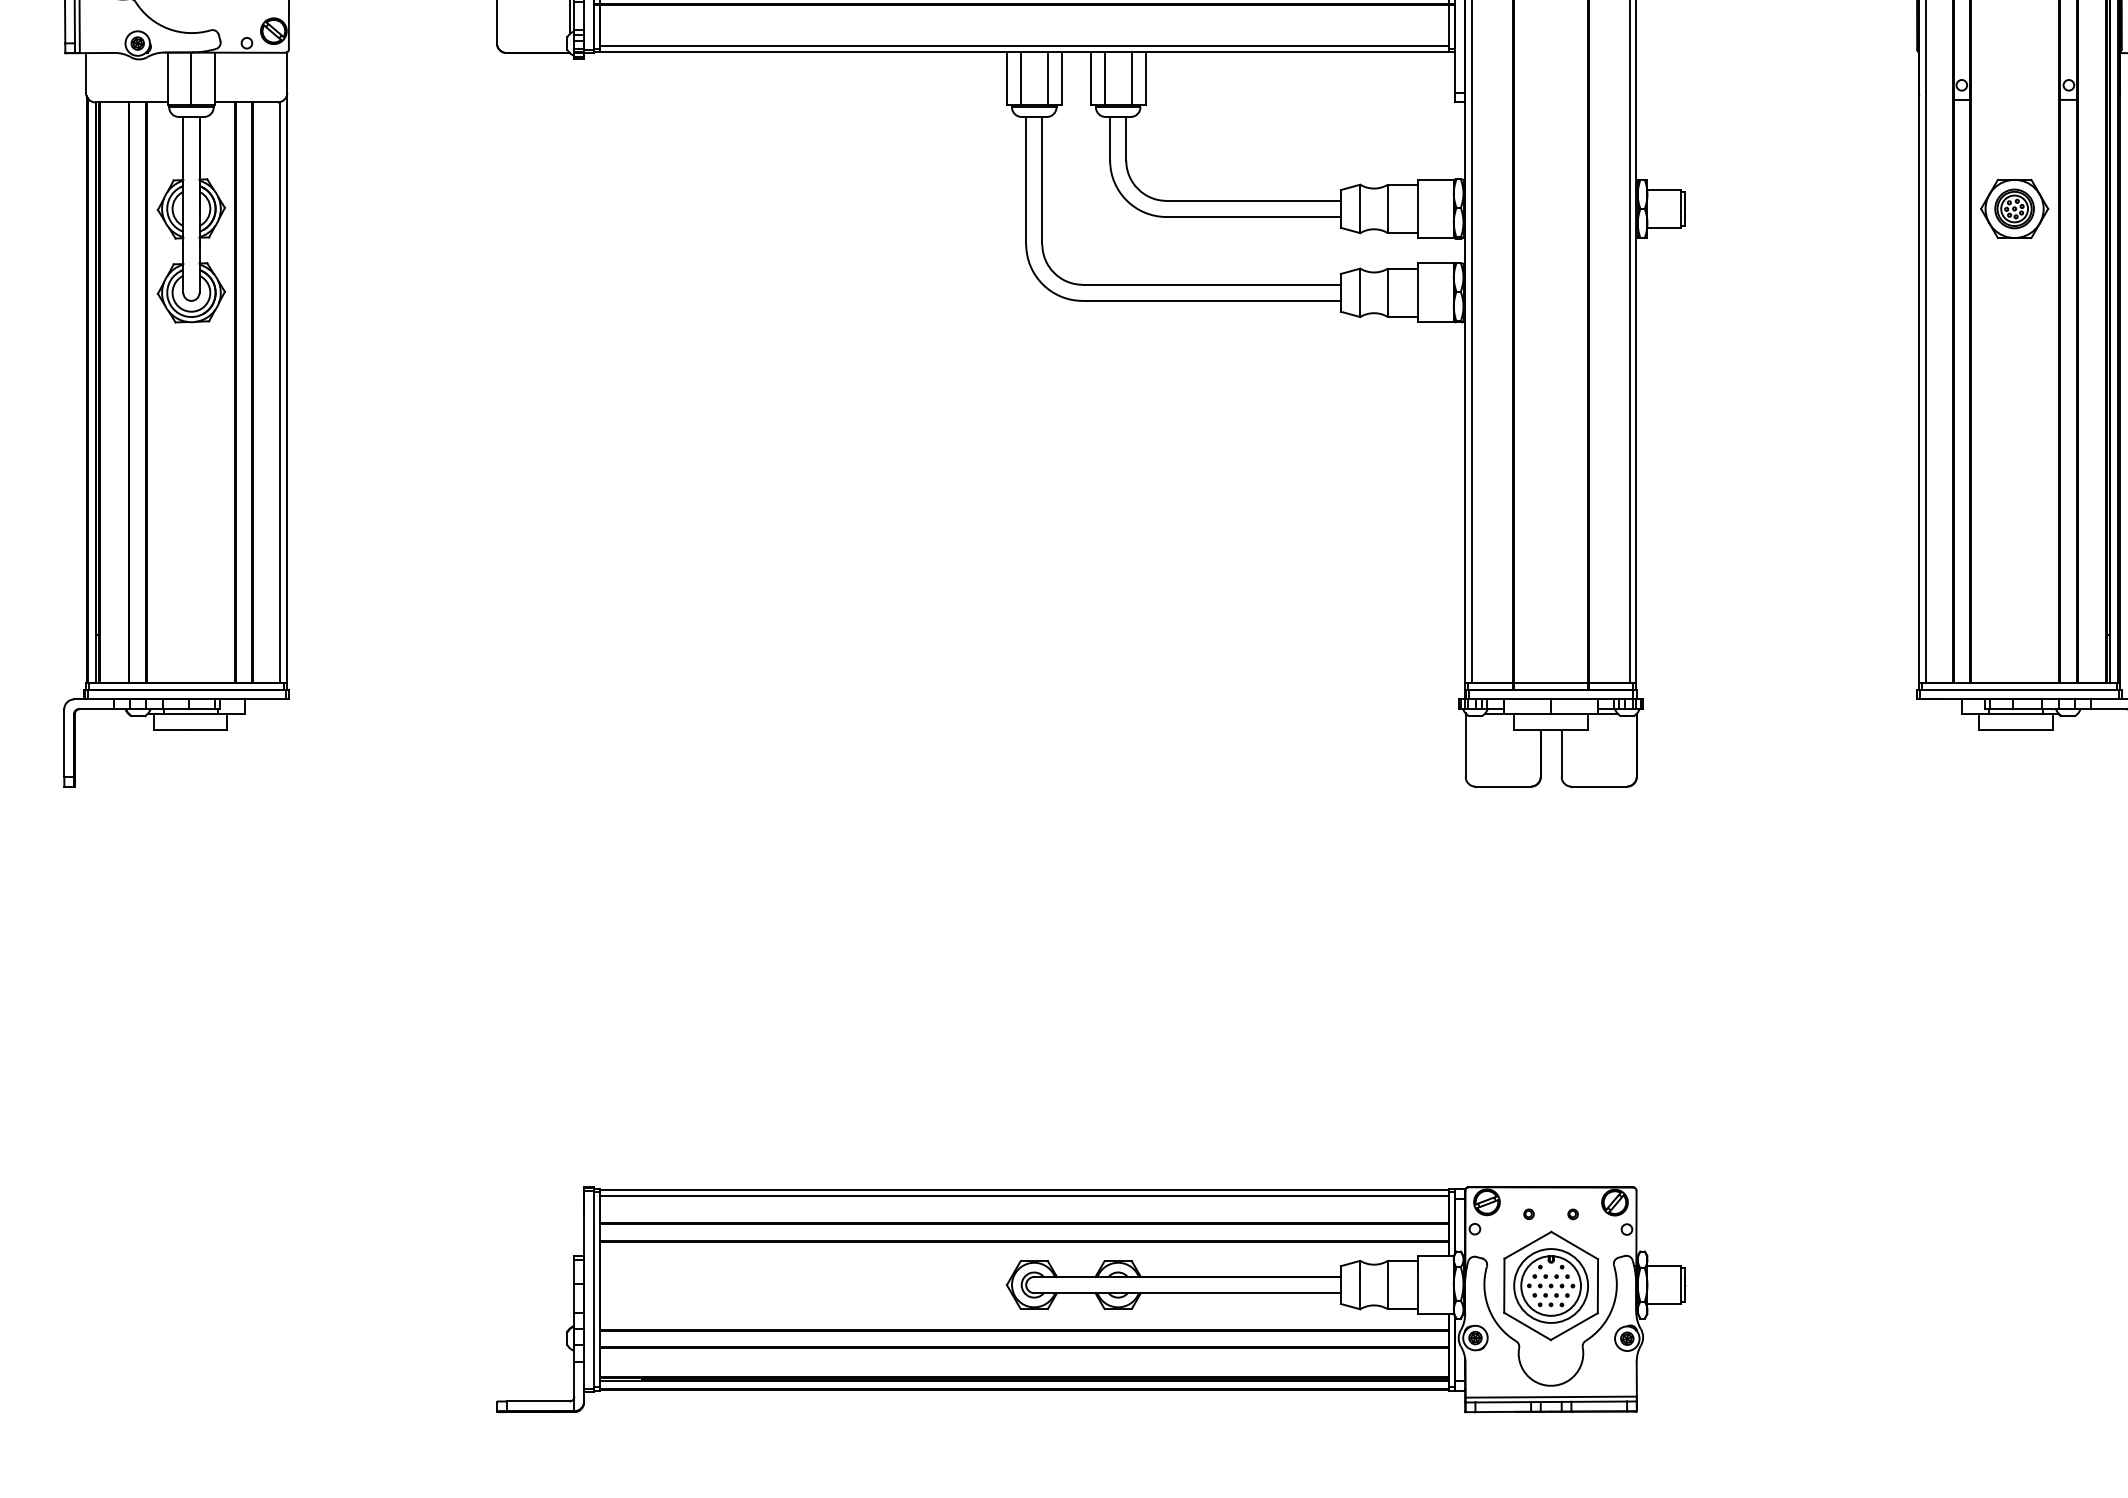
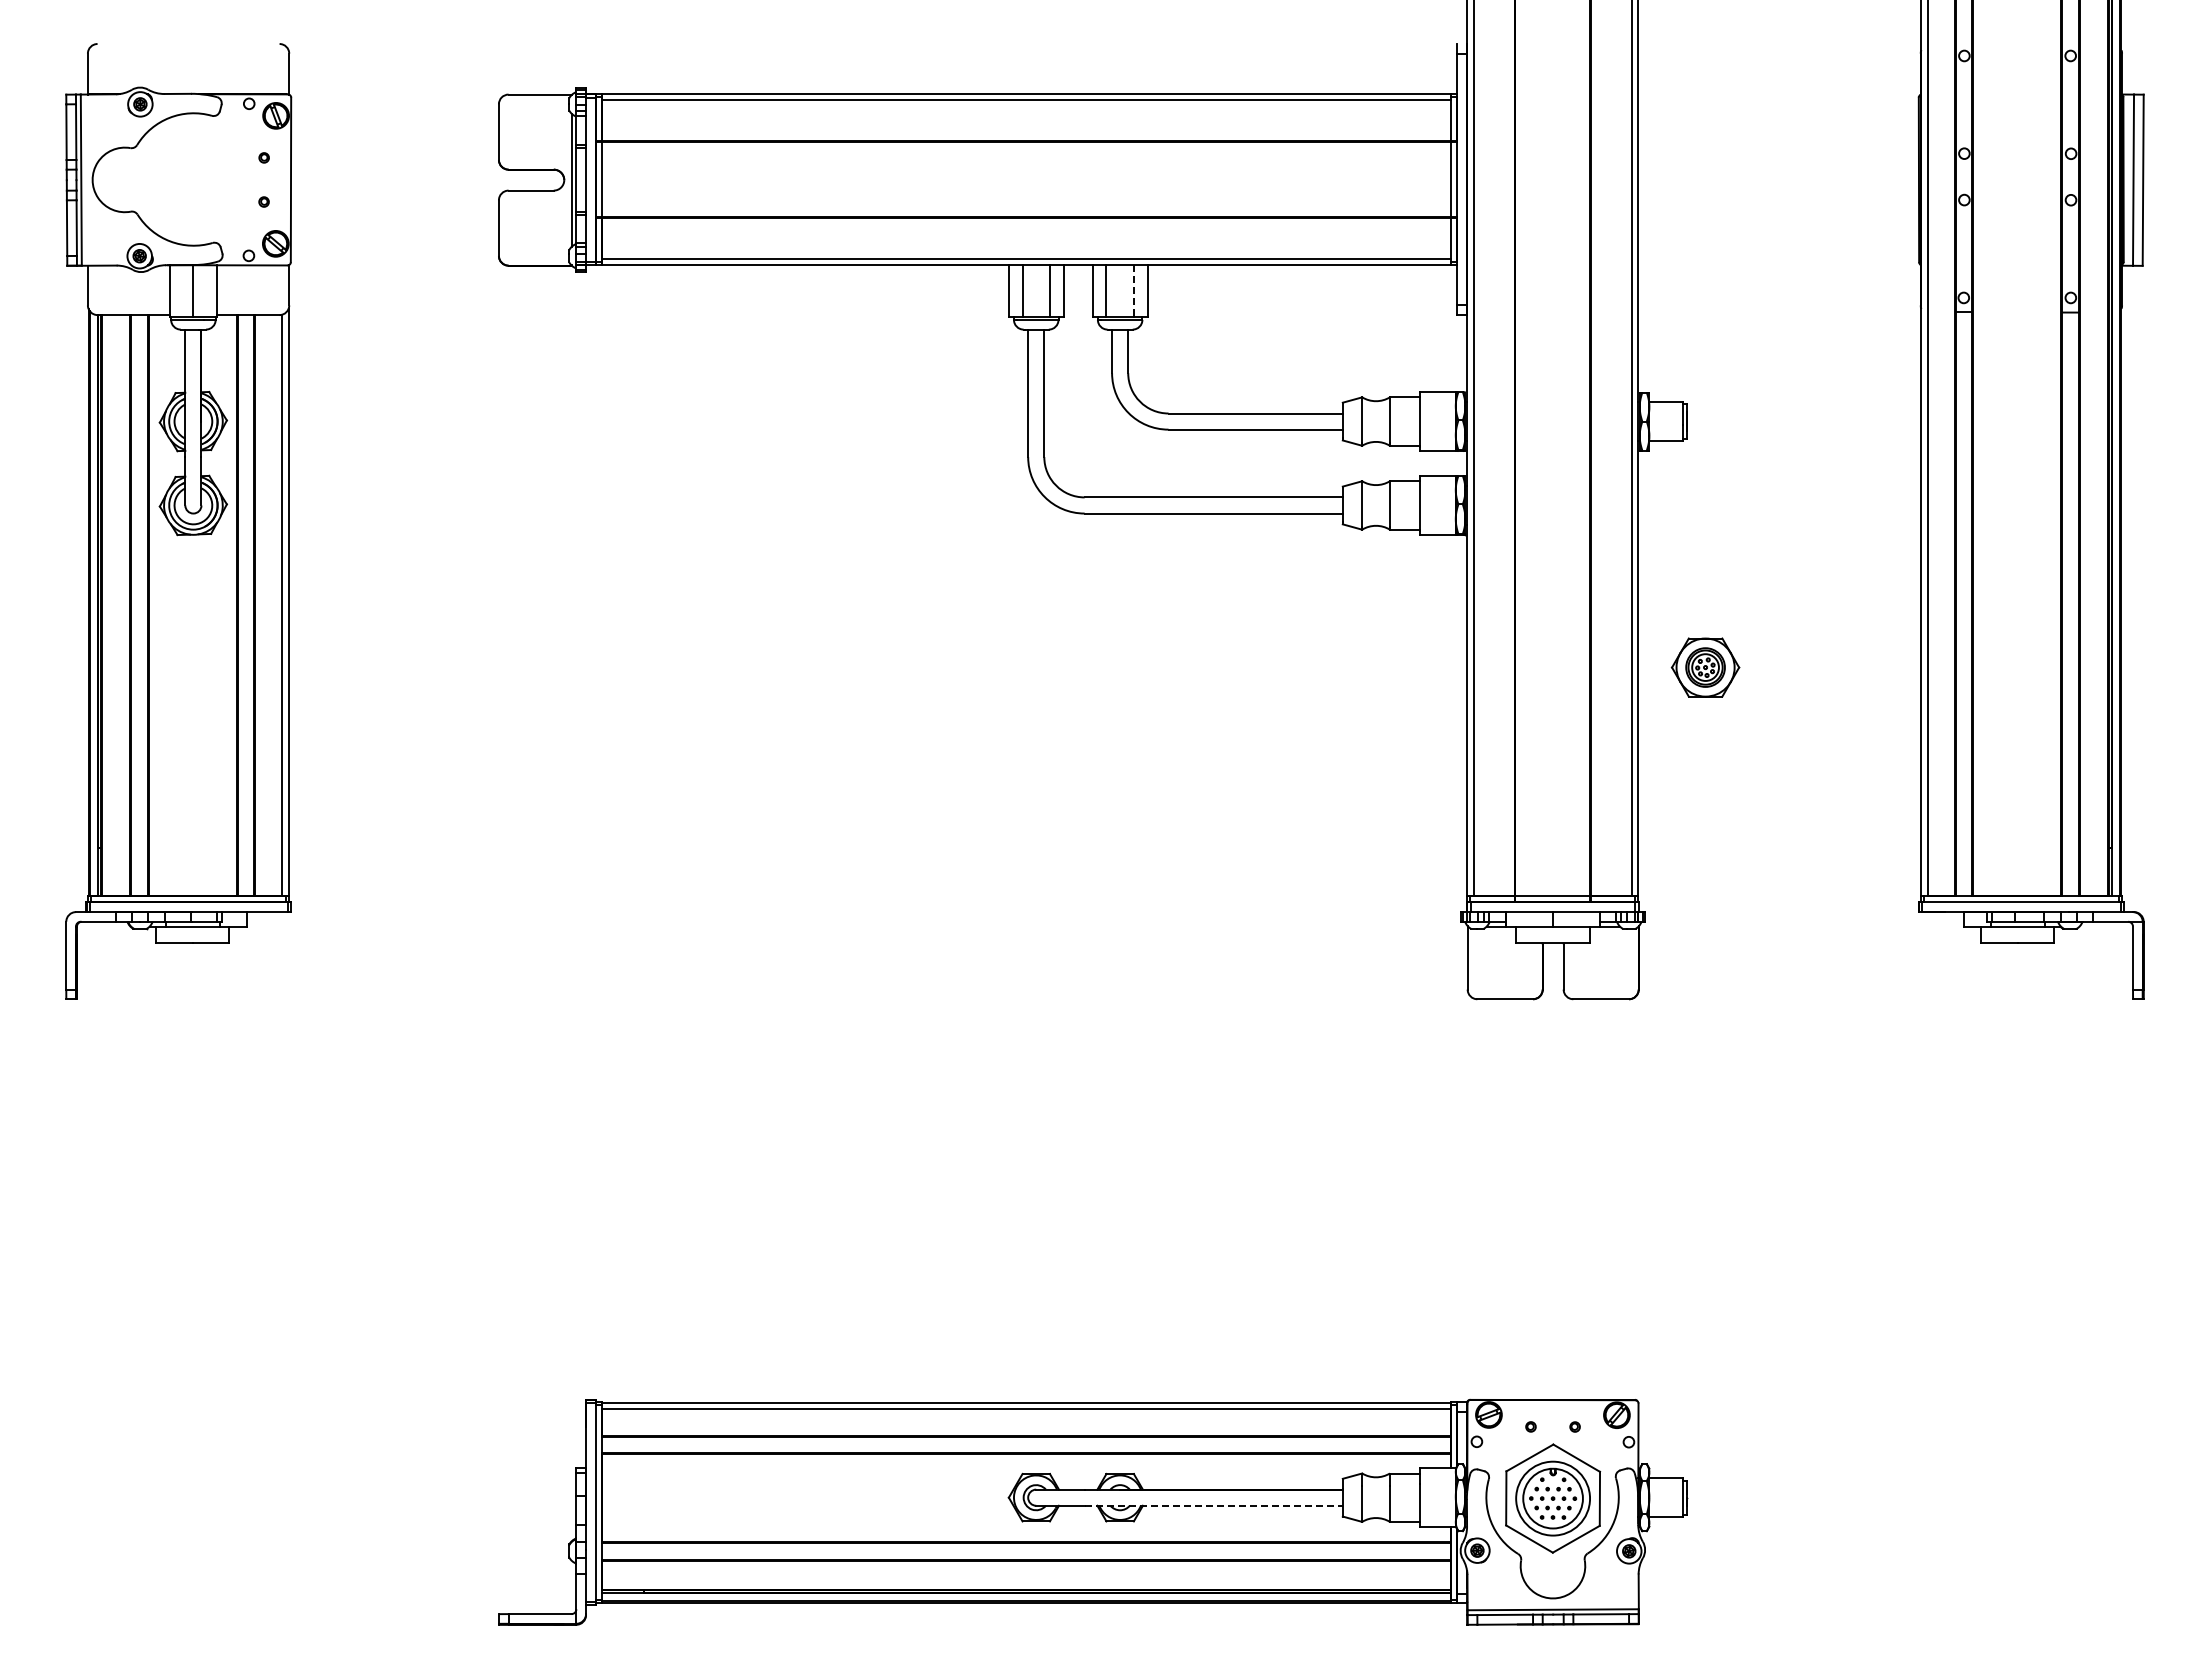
line: (1131, 78) -> (1133, 291), solid -> dashed
part: (2014, 208) -> (1705, 667), moved
line: (1212, 1292) -> (1214, 1505), solid -> dashed

